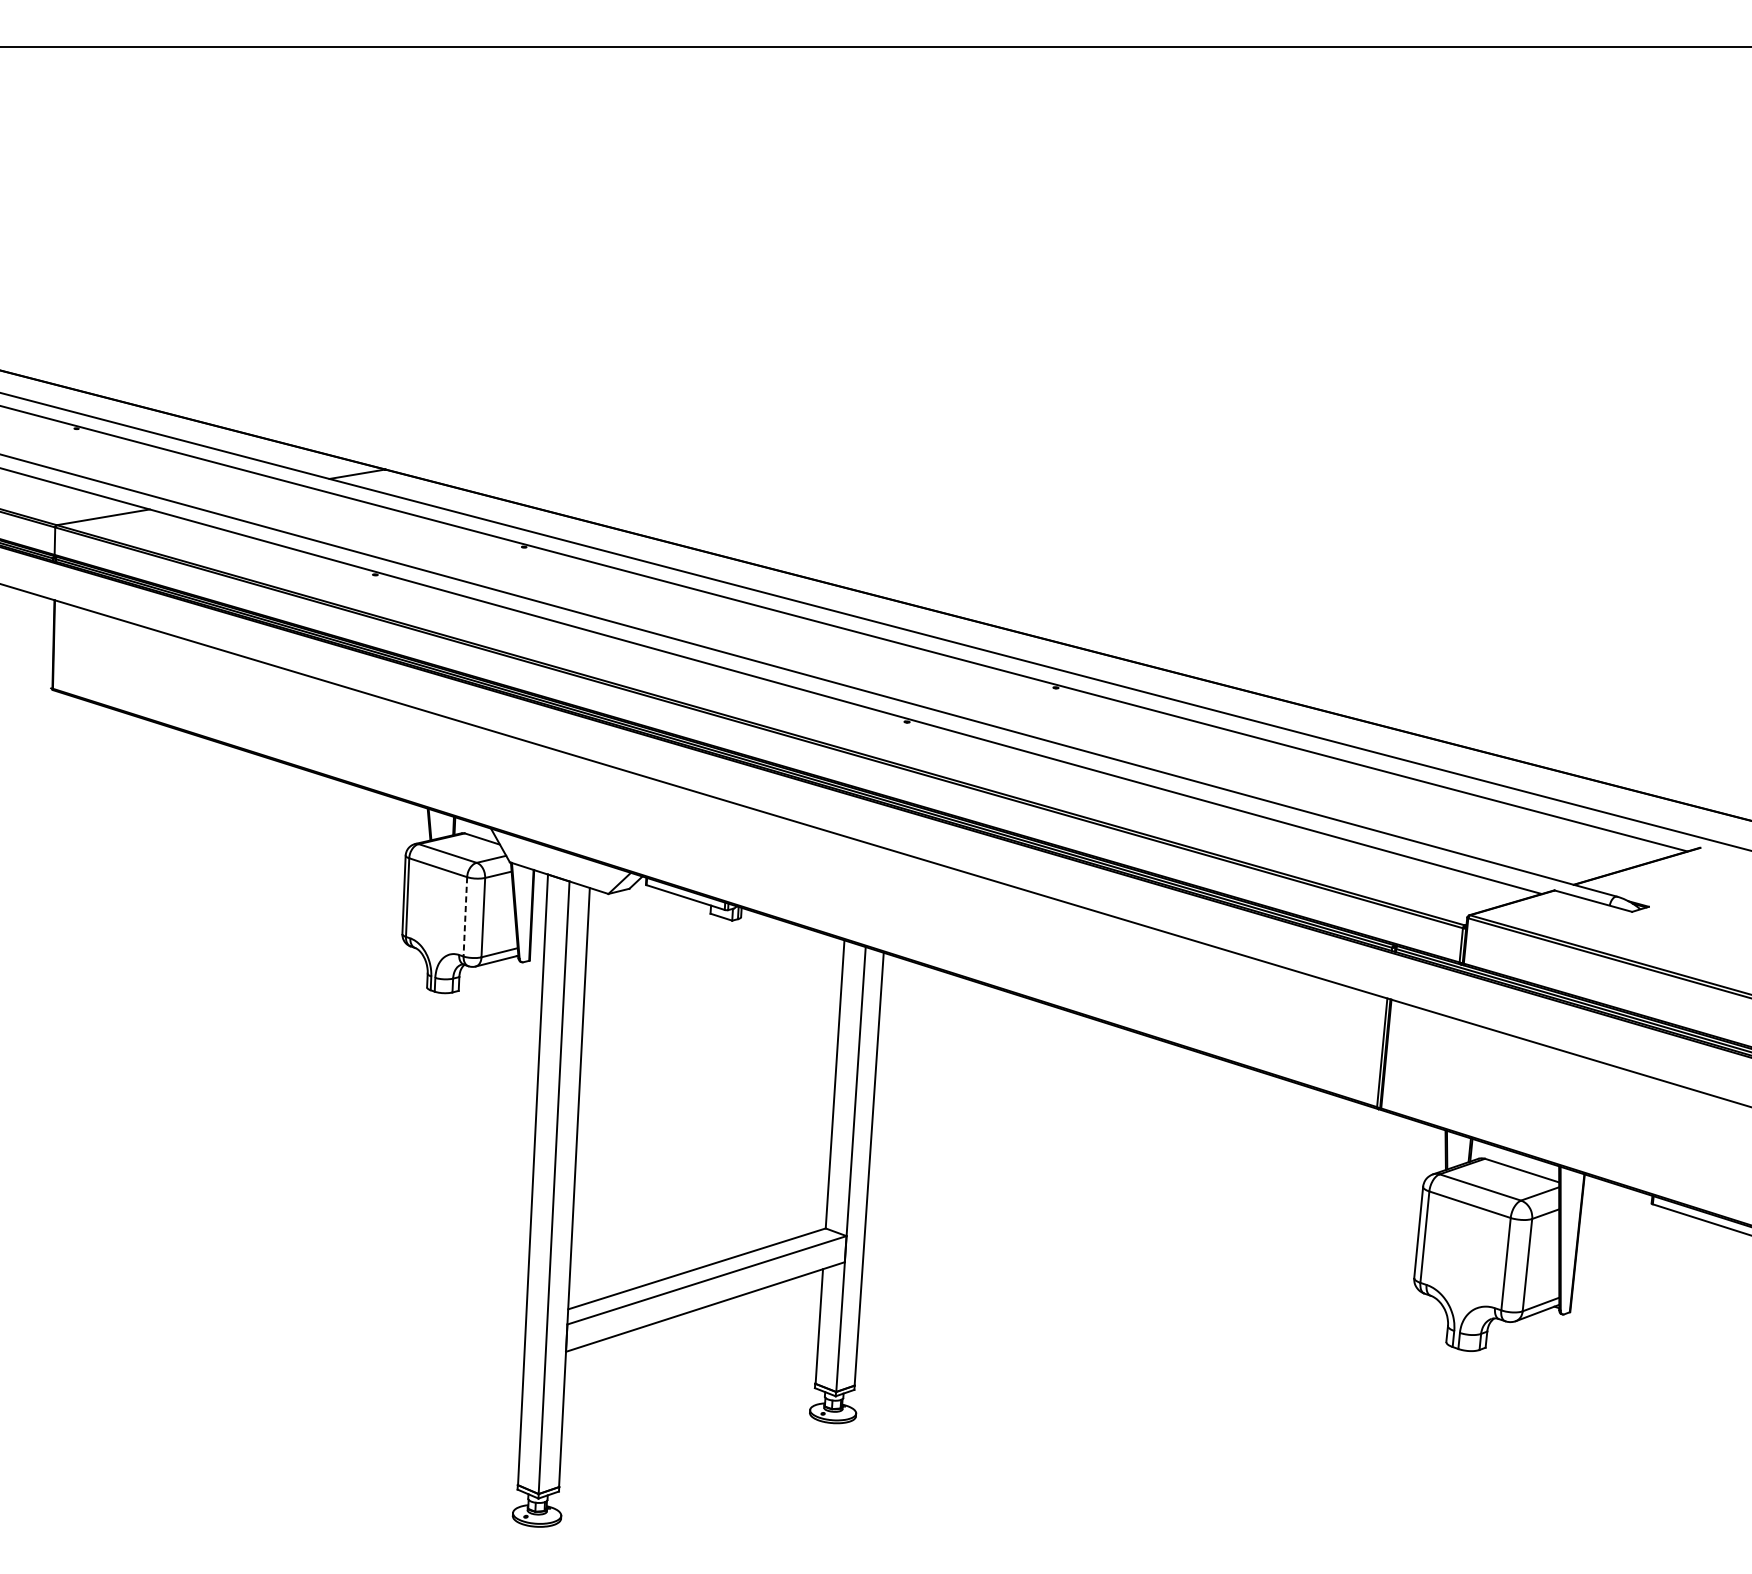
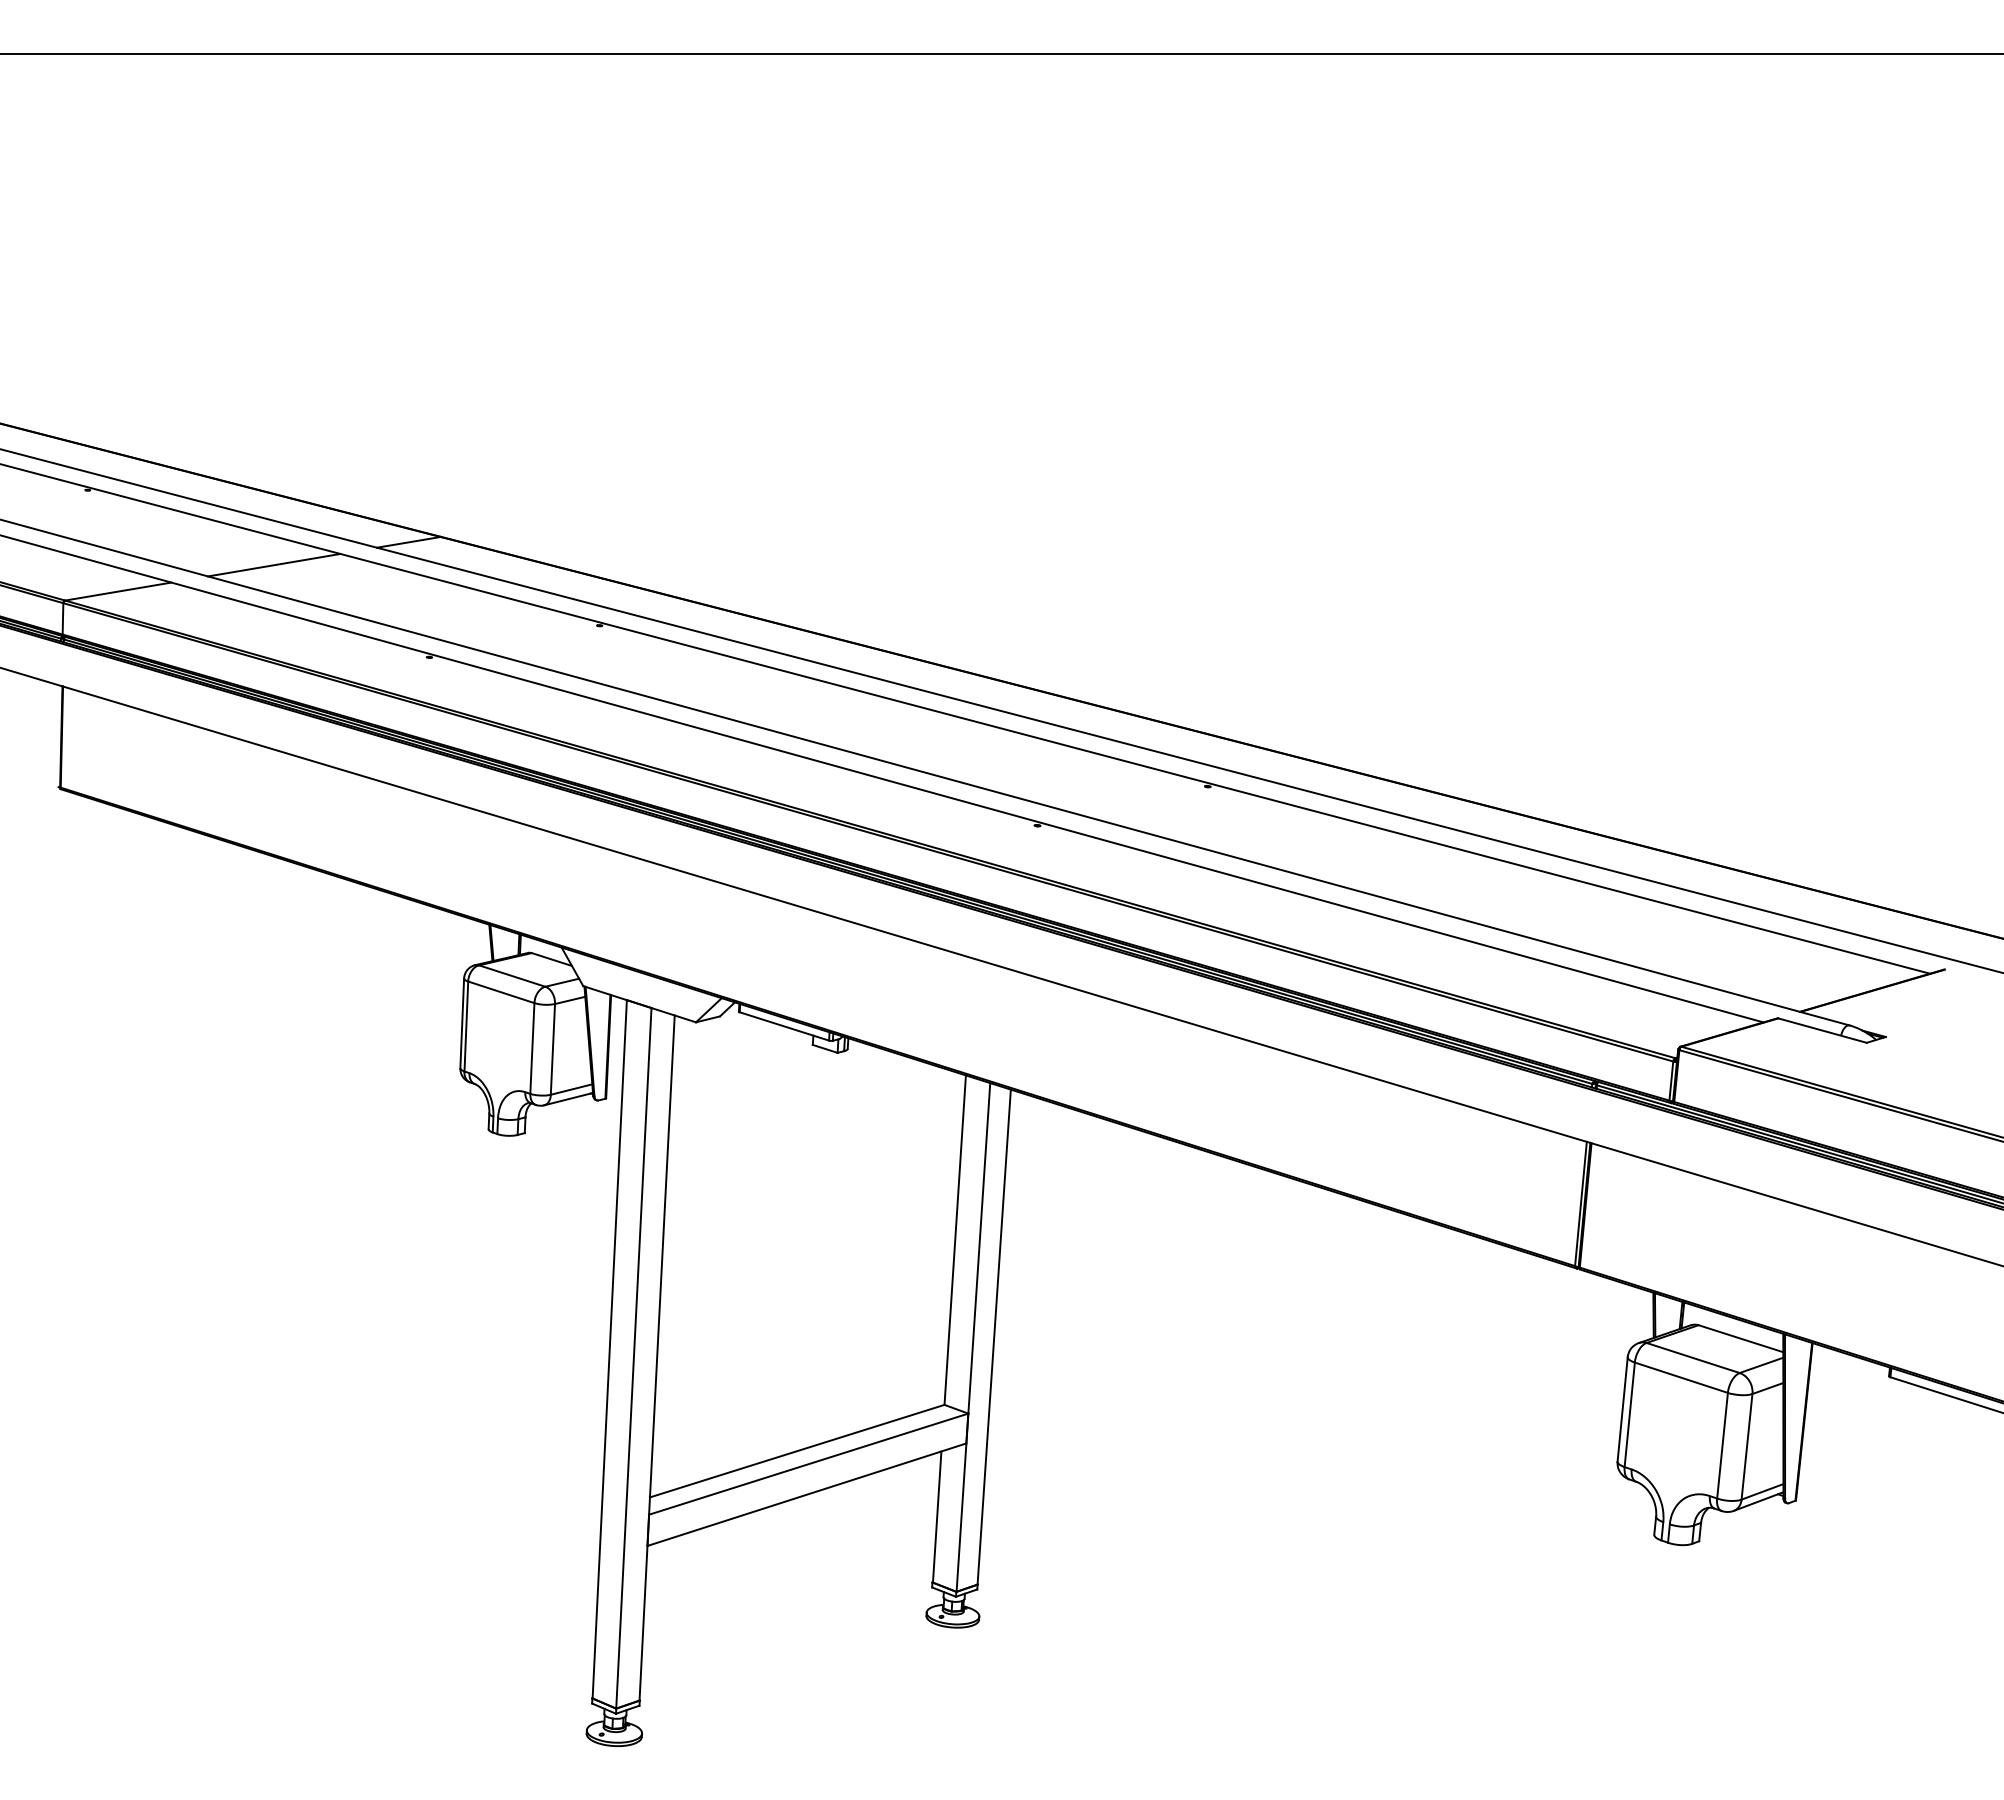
line: (238, 493) -> (273, 564), added
line: (465, 917) -> (532, 1049), dashed -> solid

